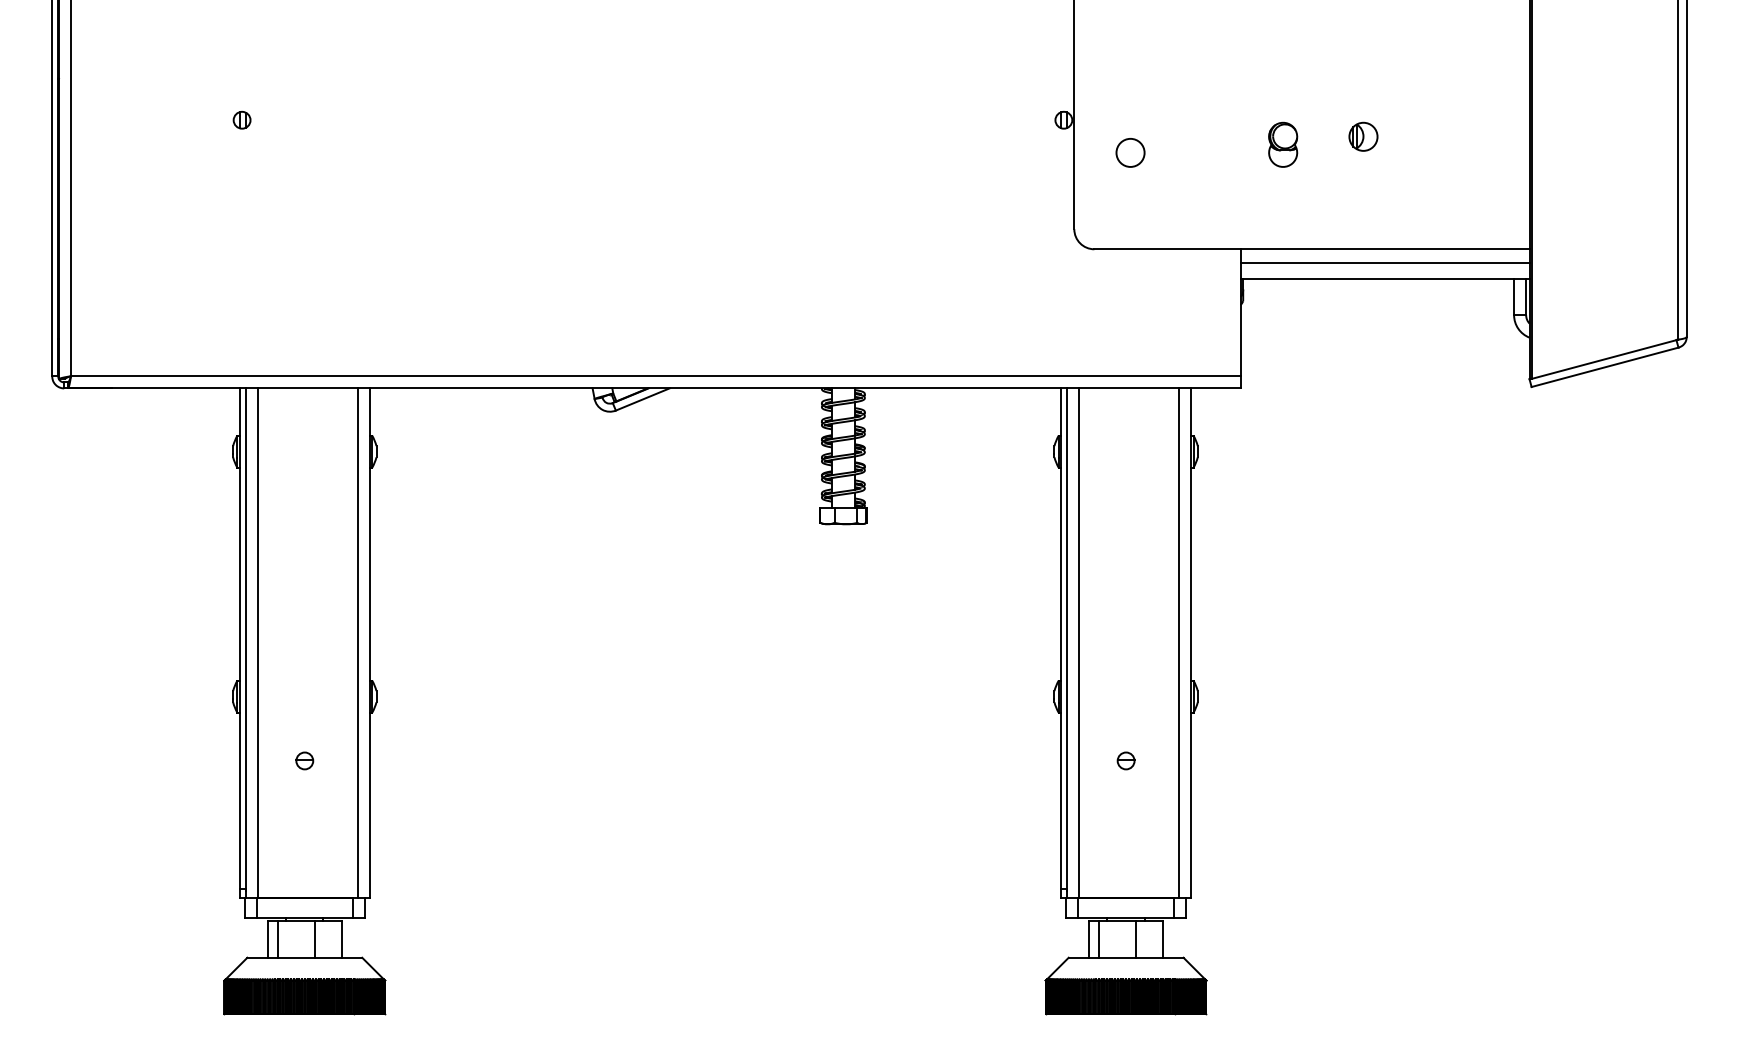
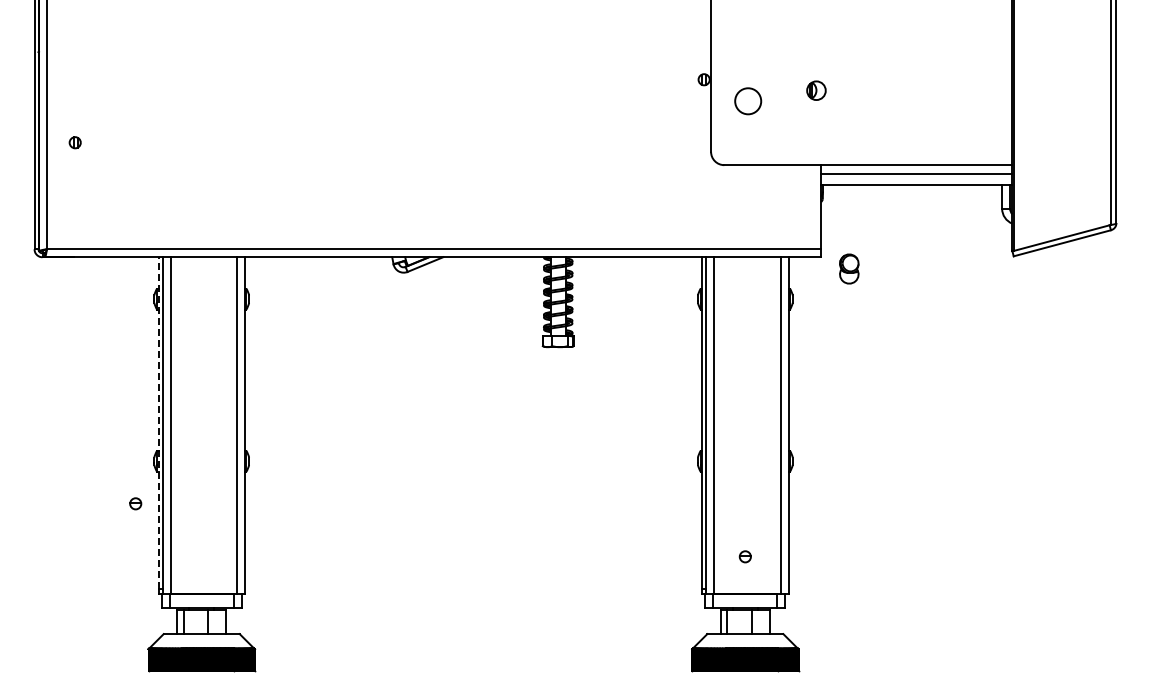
part: (241, 119) -> (74, 142), moved
part: (1363, 136) -> (816, 90), moved
part: (1283, 144) -> (849, 268), moved
circle: (1130, 153) -> (748, 101), size x1.4
line: (239, 639) -> (158, 423), solid -> dashed
part: (304, 760) -> (135, 503), moved
part: (1124, 760) -> (744, 556), moved

